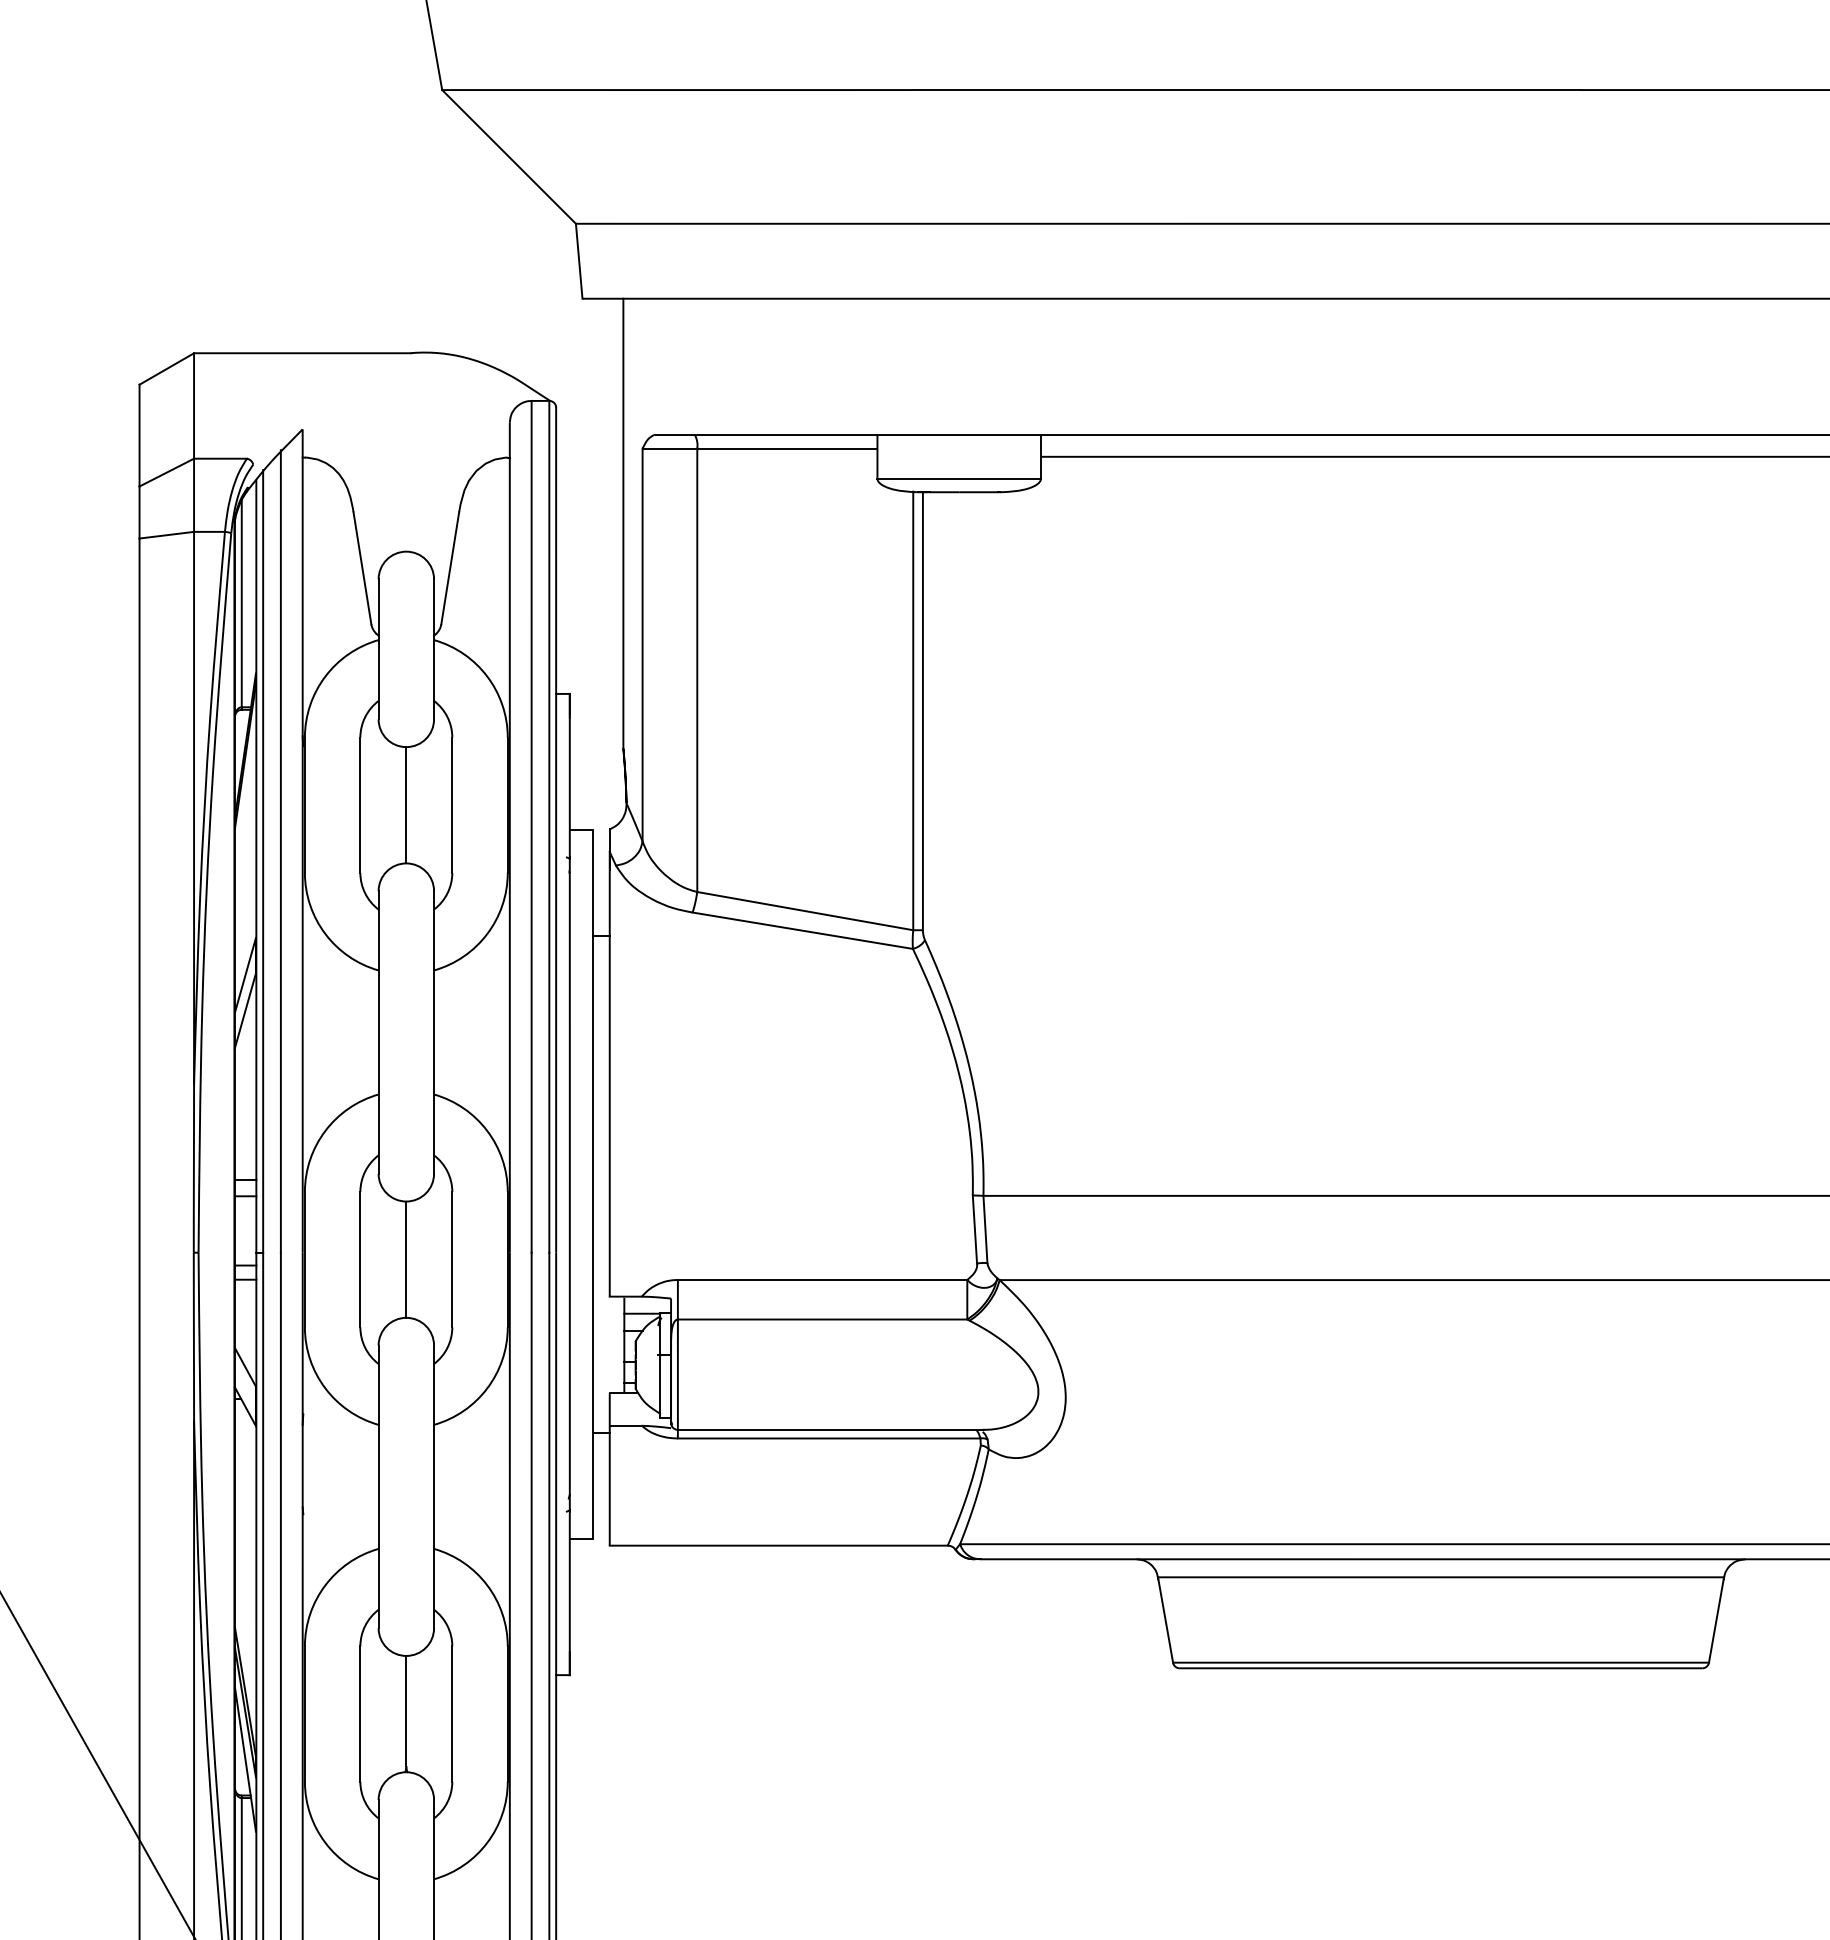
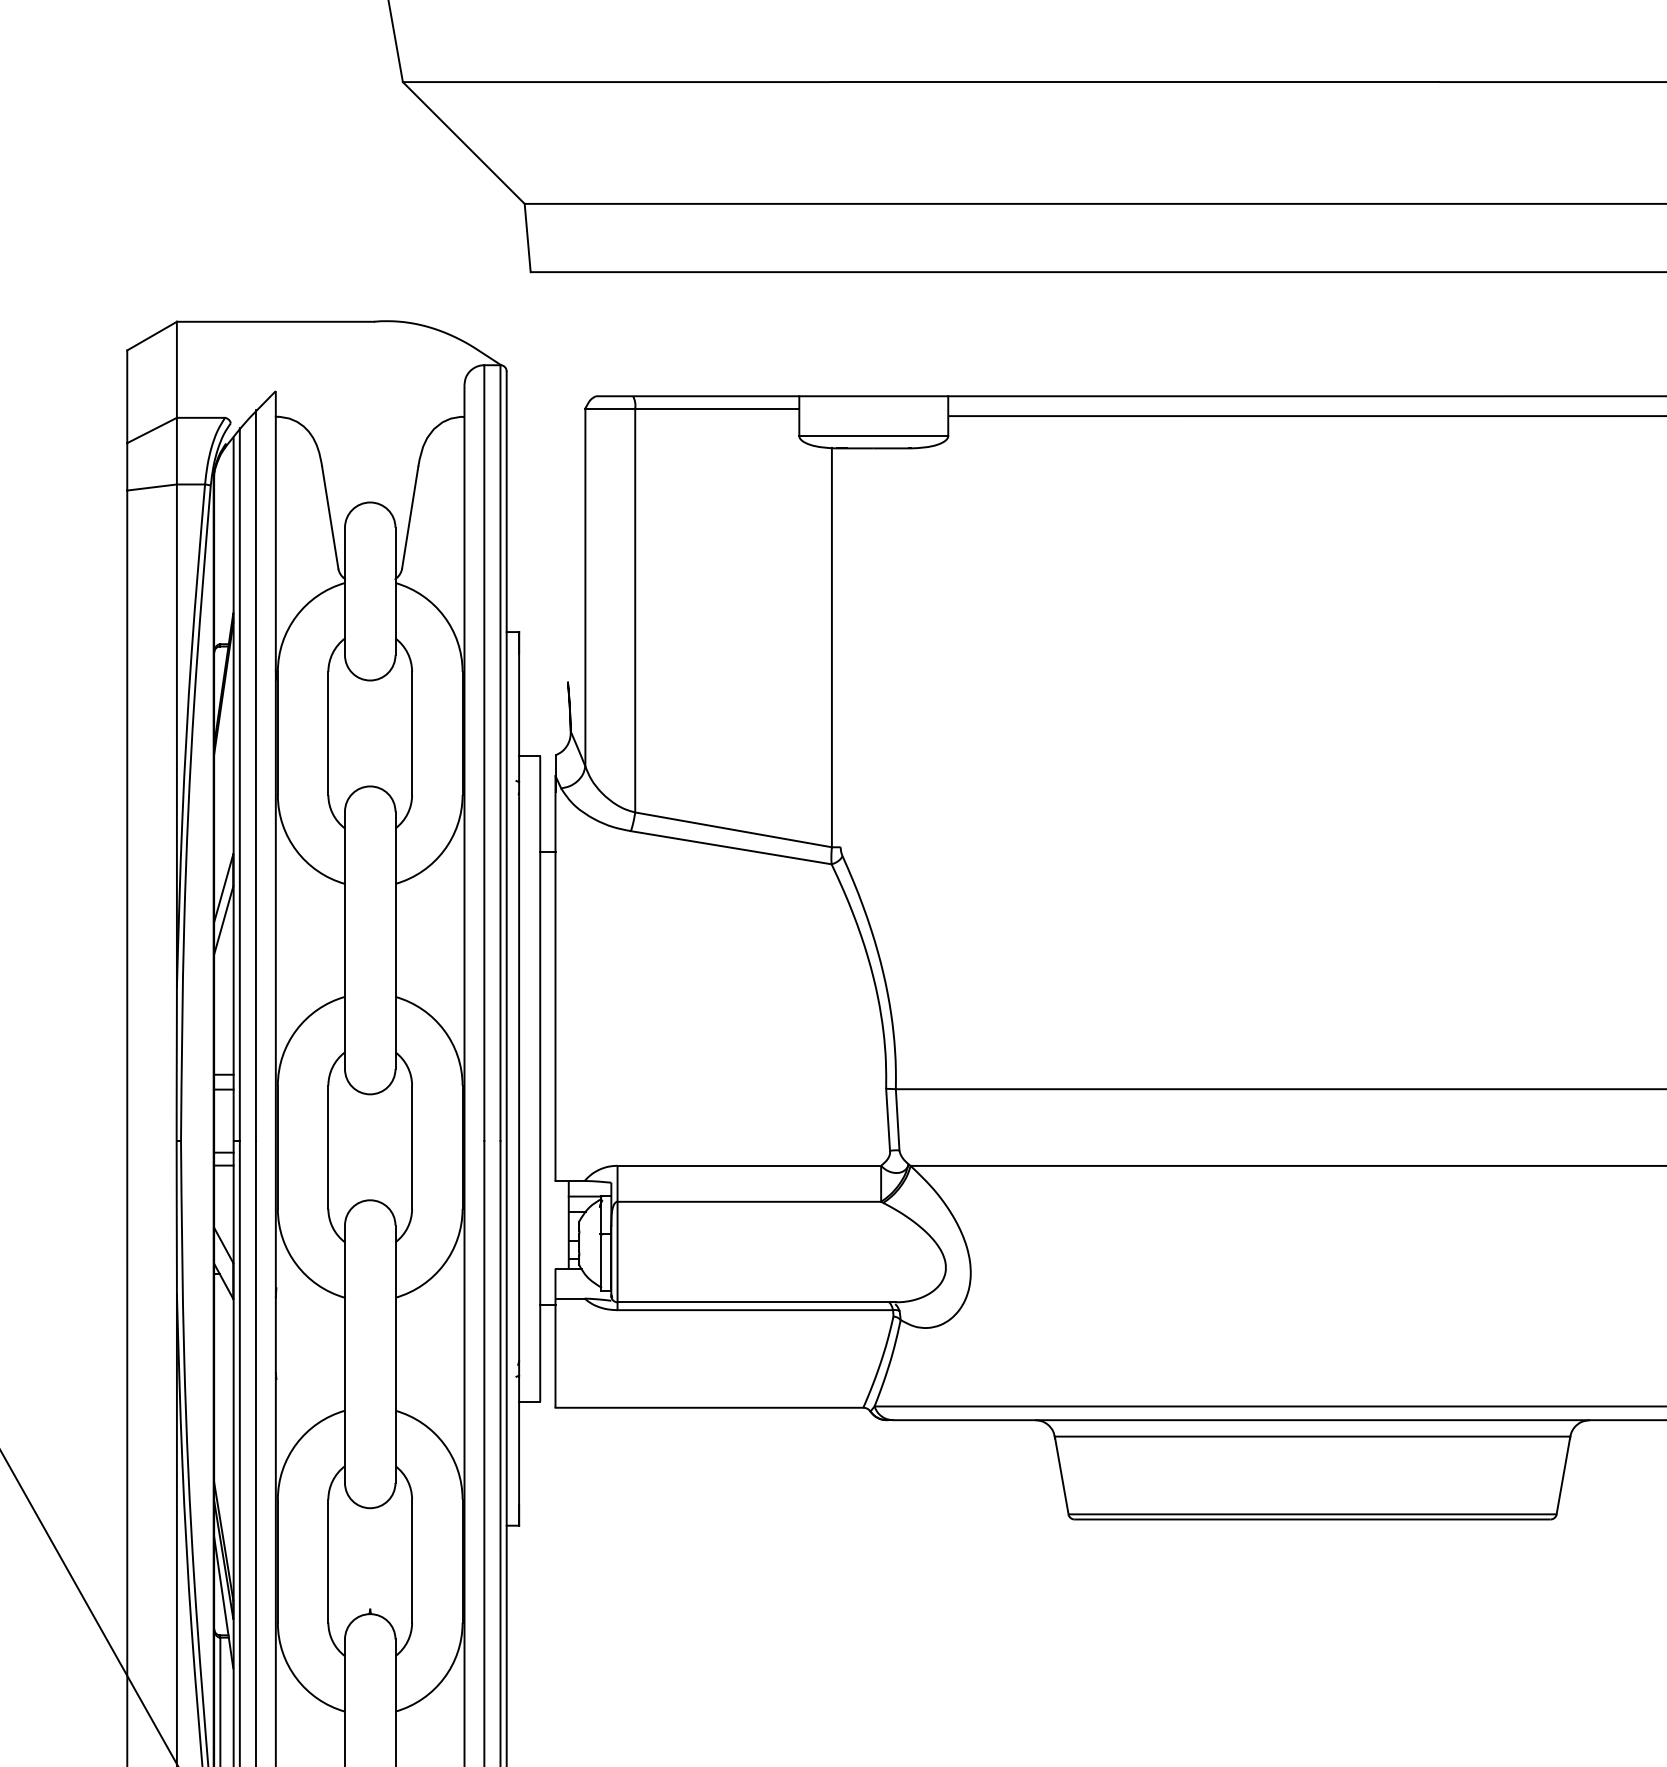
line: (622, 523) -> (567, 476), removed
line: (241, 603) -> (220, 549), removed
line: (922, 710) -> (840, 647), removed
line: (406, 805) -> (370, 733), removed
line: (406, 1259) -> (370, 1147), removed
line: (406, 1711) -> (370, 1558), removed

